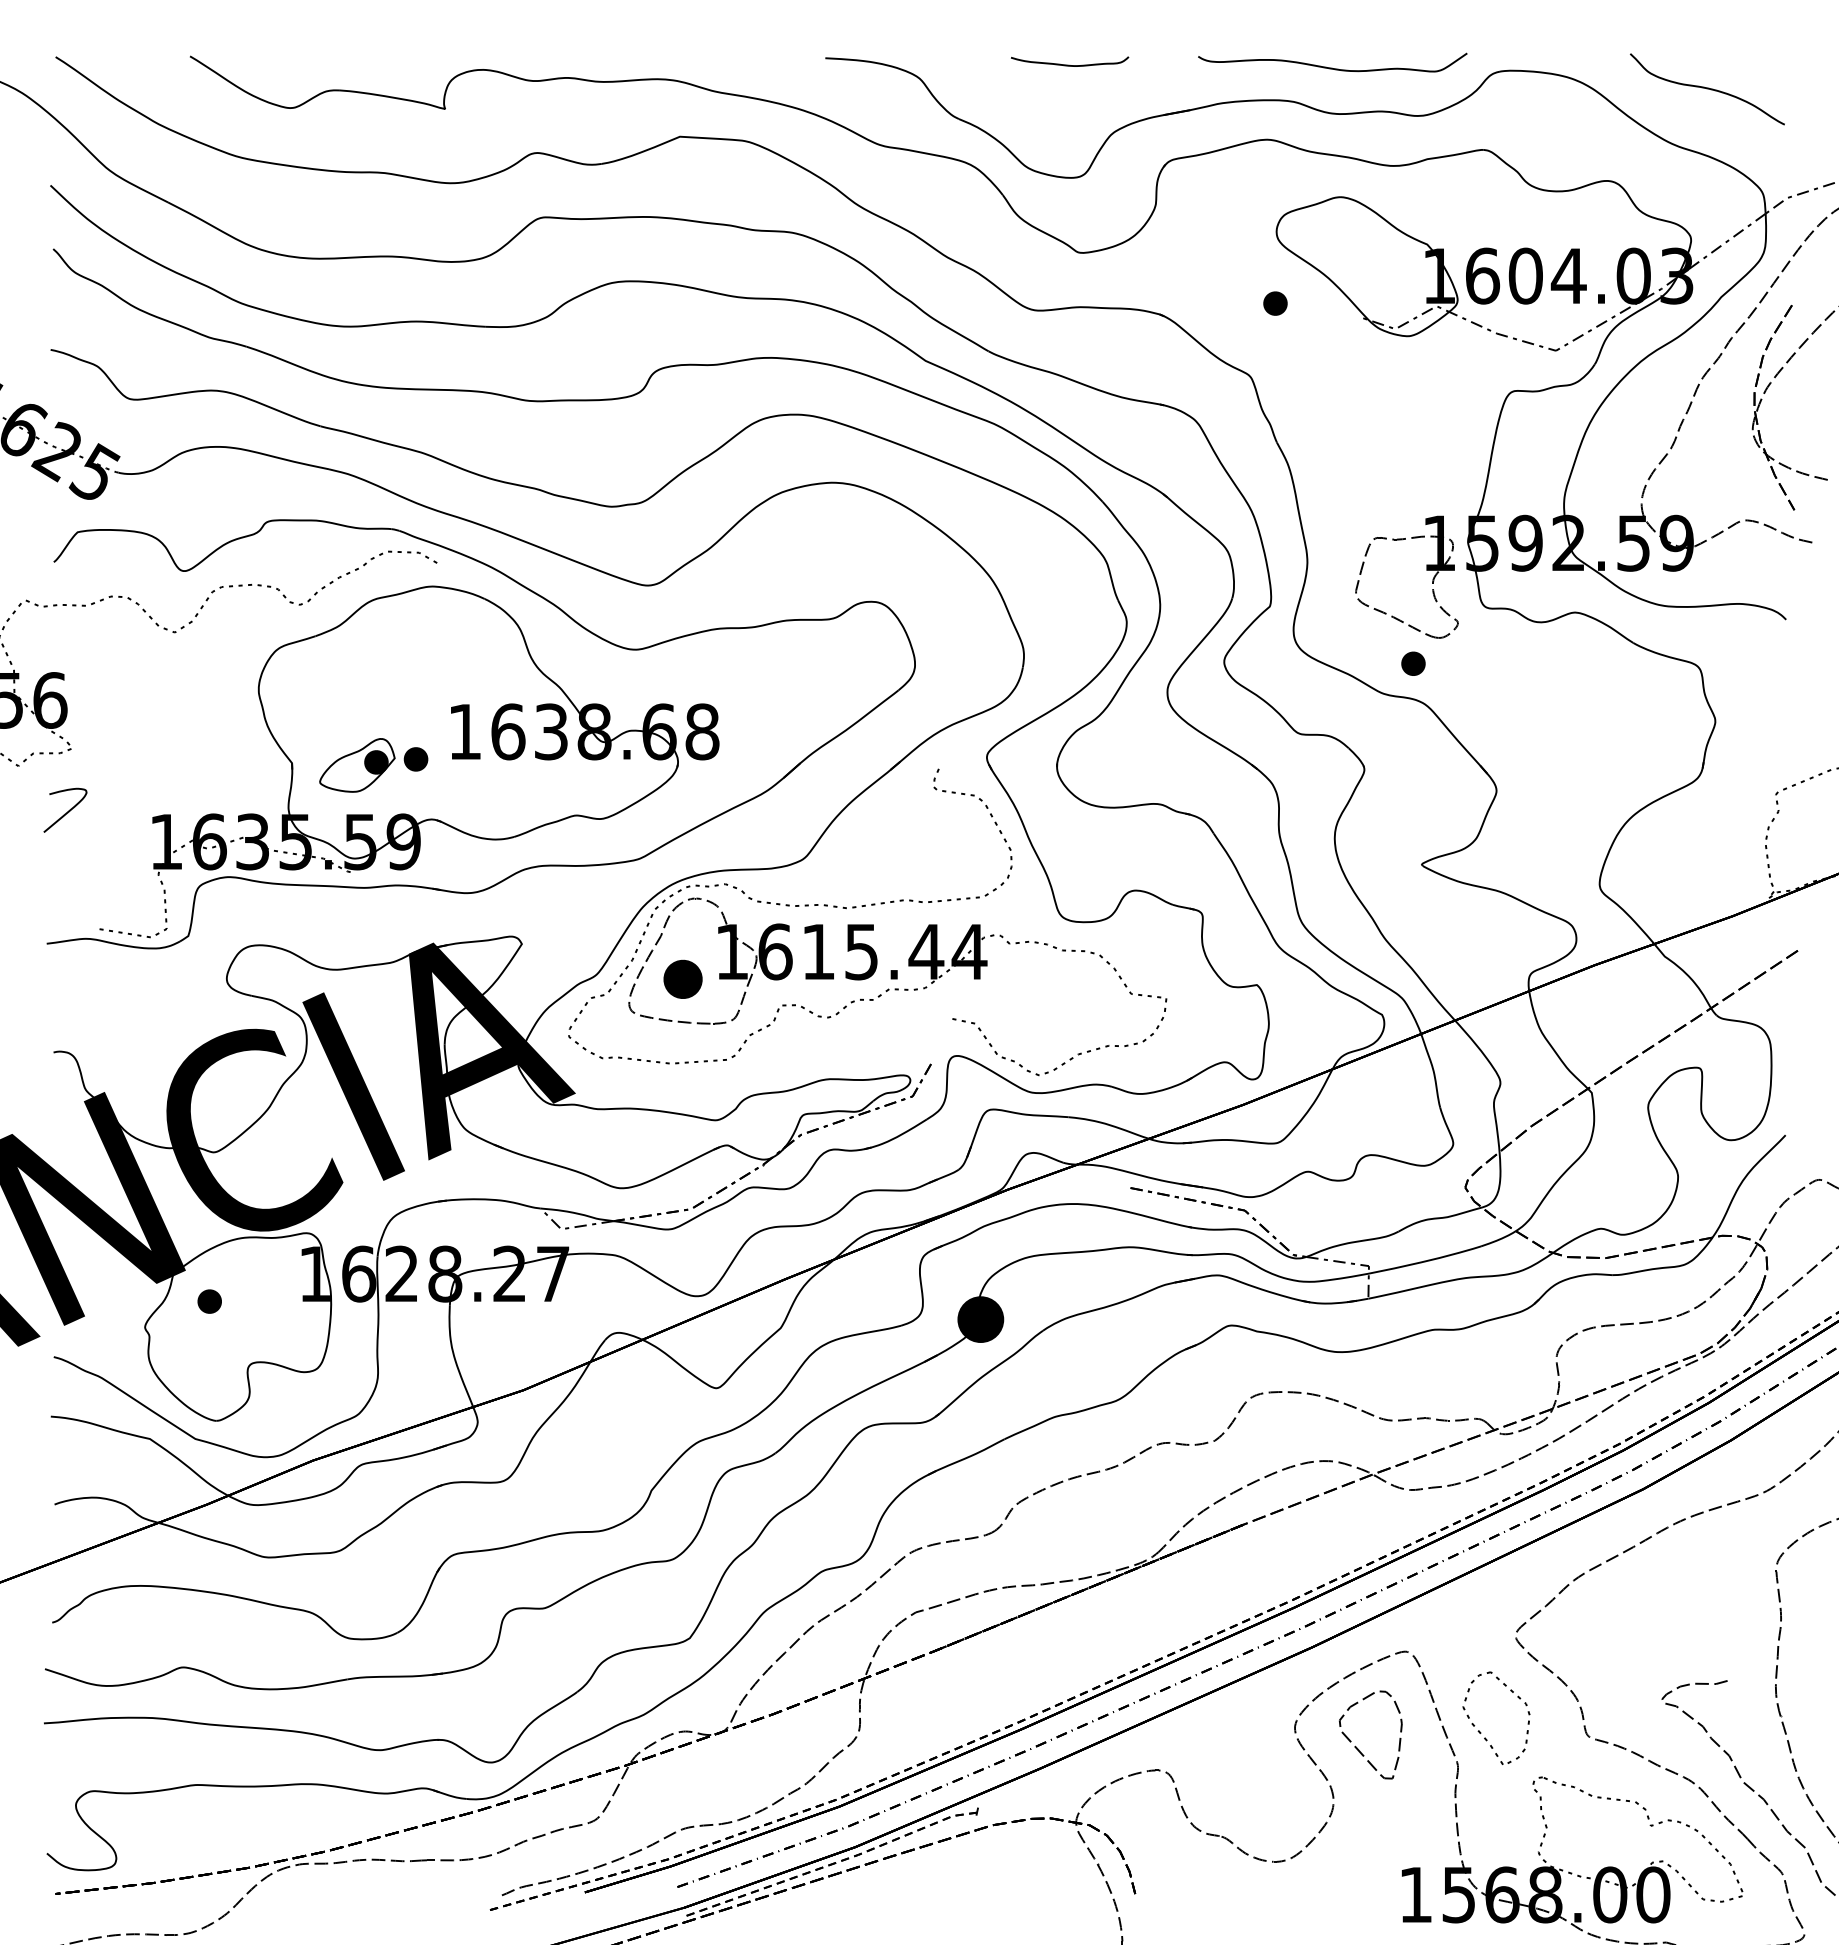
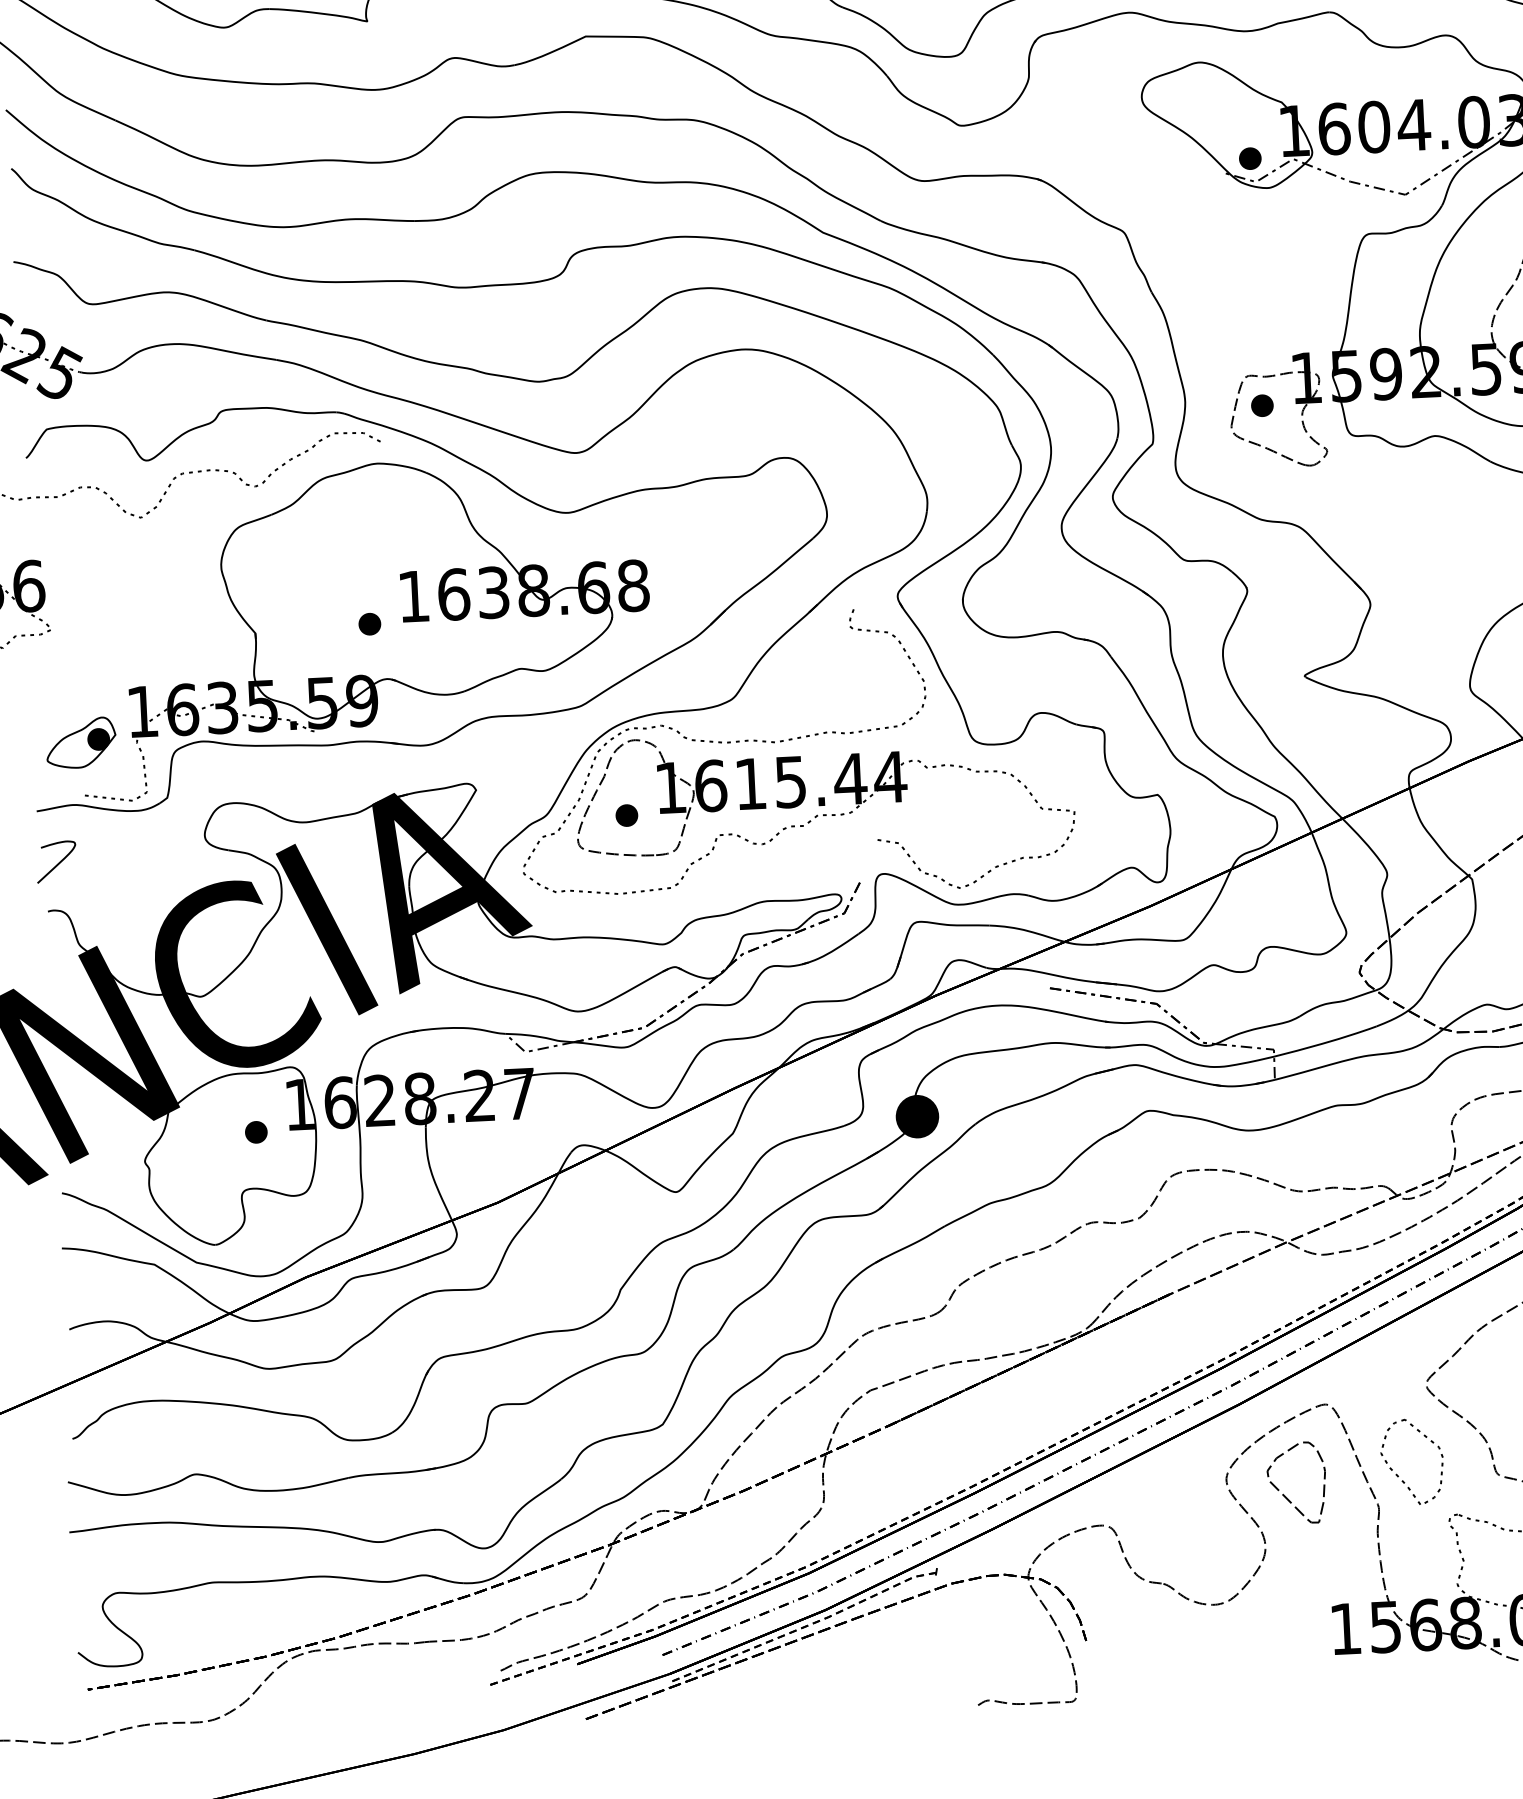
part: (1275, 303) -> (1250, 158), moved
part: (1413, 663) -> (1262, 405), moved
part: (357, 765) -> (81, 743), moved
curve: (67, 811) -> (58, 862), moved
part: (683, 979) -> (627, 815), size x0.62
part: (209, 1301) -> (256, 1132), moved

